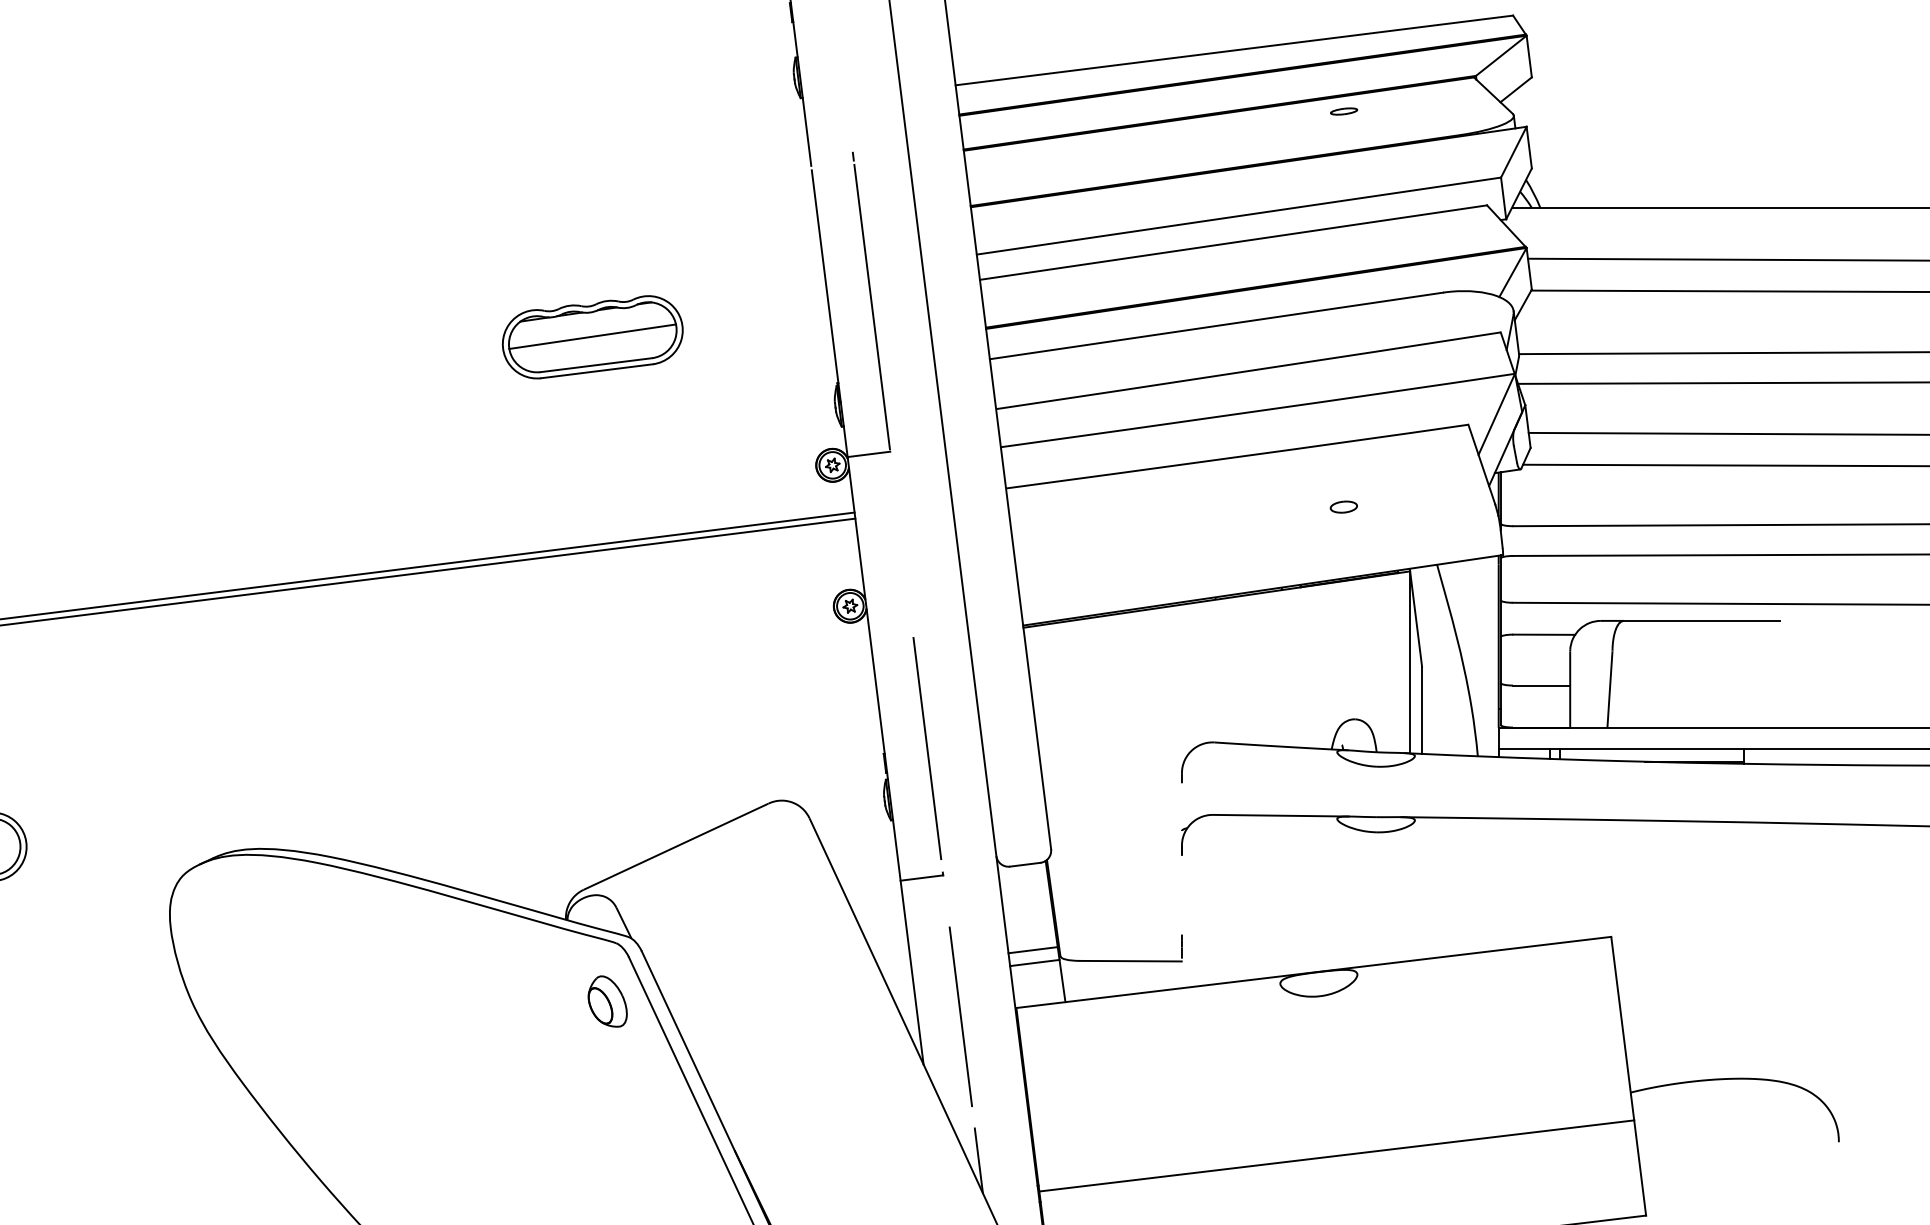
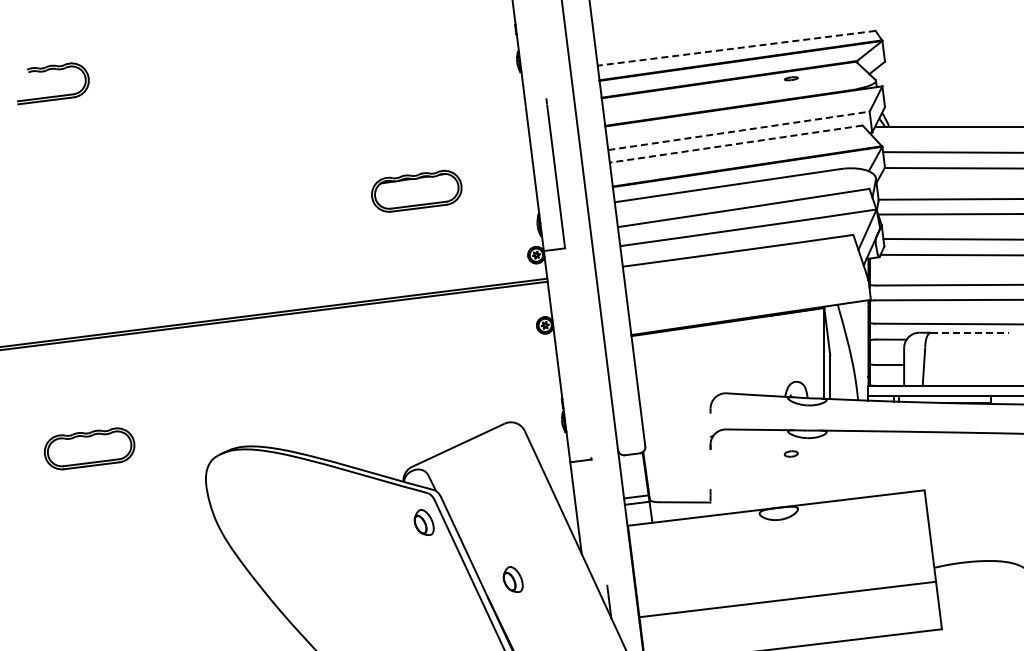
line: (1233, 50) -> (736, 48), solid -> dashed
line: (1240, 215) -> (739, 130), solid -> dashed
line: (1233, 243) -> (736, 144), solid -> dashed
line: (592, 335) -> (416, 190), removed
part: (1342, 506) -> (790, 453), moved
line: (1701, 620) -> (969, 332), solid -> dashed
line: (927, 748) -> (583, 396), removed
line: (959, 1015) -> (599, 529), removed
part: (784, 1115) -> (512, 579), added

